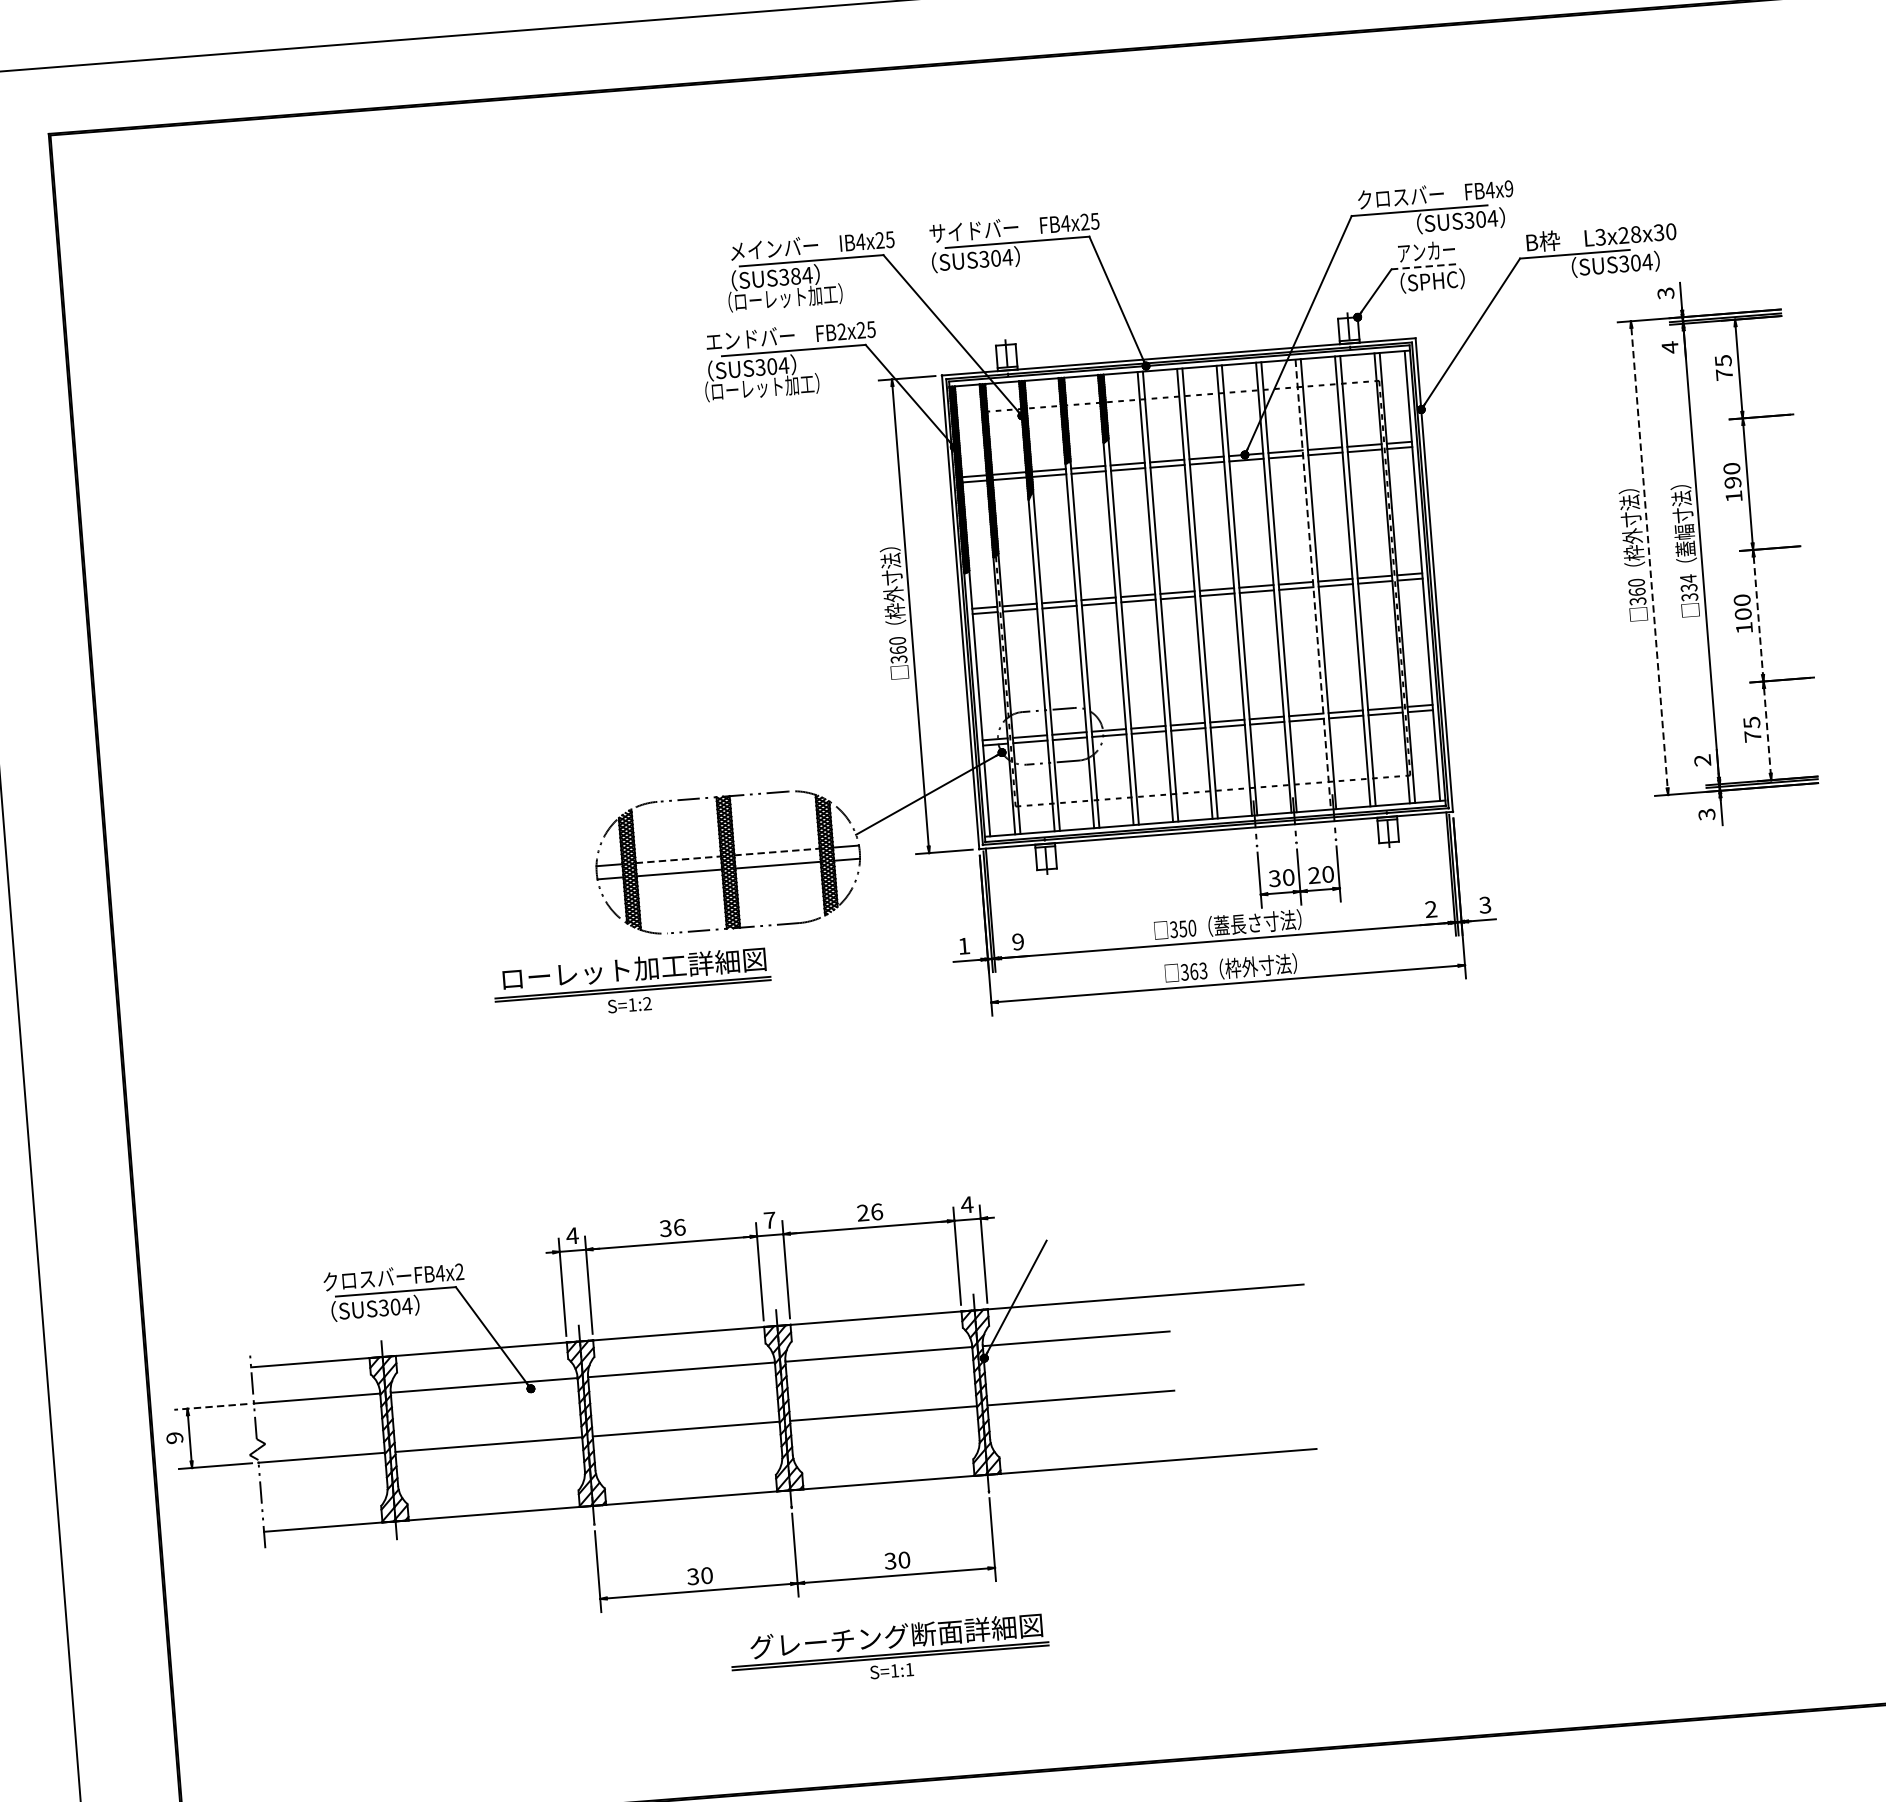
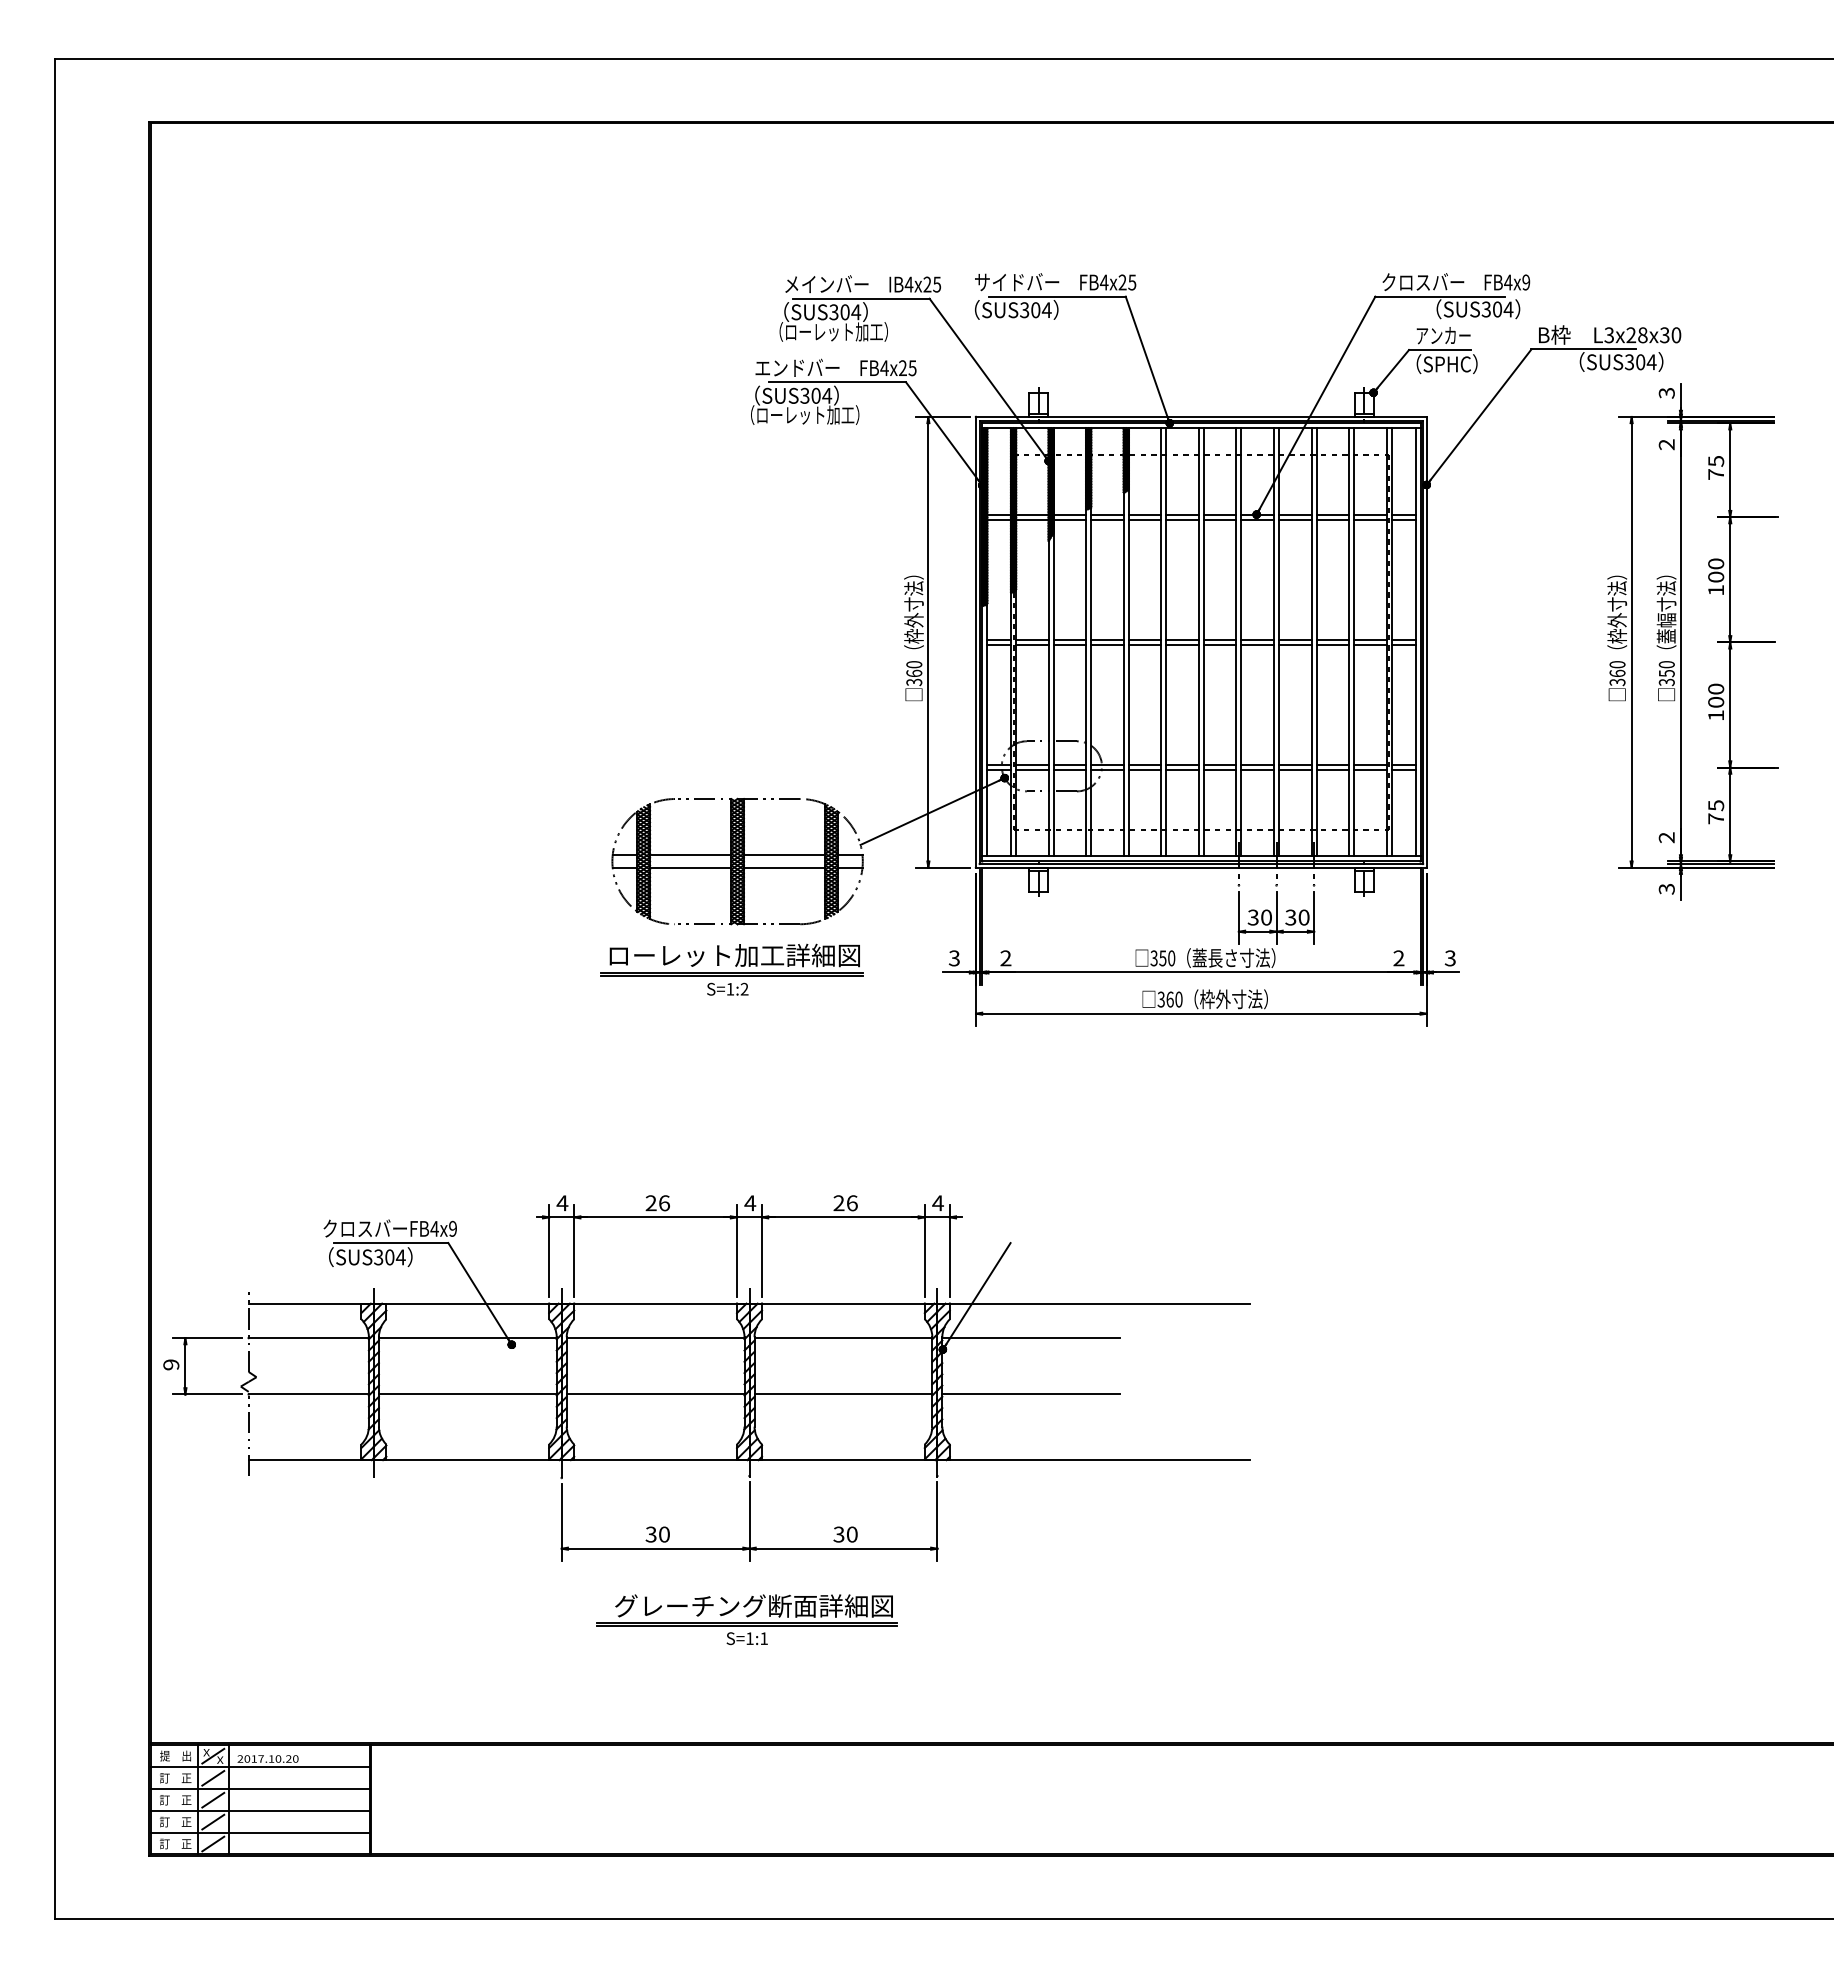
line: (1423, 266) -> (1439, 349), dashed -> solid
text: (795, 275) -> (844, 311), SUS384 -> SUS304
text: (841, 331) -> (884, 367), FB2x25 -> FB4x25
text: (1669, 347) -> (1666, 444), 4 -> 2
text: (1733, 481) -> (1716, 576), 190 -> 100
line: (1649, 558) -> (1631, 642), dashed -> solid
text: (1688, 582) -> (1666, 668), 334 -> 350
line: (1313, 584) -> (1311, 642), dashed -> solid
line: (1758, 616) -> (1730, 705), dashed -> solid
line: (1767, 730) -> (1730, 814), dashed -> solid
line: (777, 852) -> (784, 855), dashed -> solid
line: (678, 859) -> (690, 855), dashed -> solid
text: (1313, 875) -> (1290, 917), 20 -> 30
text: (1017, 942) -> (1005, 958), 9 -> 2
text: (963, 946) -> (953, 958), 1 -> 3
text: (1202, 970) -> (1178, 999), 363 -> 360
part: (632, 984) -> (731, 969), moved
text: (770, 1220) -> (750, 1203), 7 -> 4
text: (665, 1228) -> (650, 1203), 36 -> 26
text: (459, 1271) -> (452, 1228), FB4x2 -> FB4x9
line: (210, 1407) -> (207, 1338), dashed -> solid
part: (889, 1651) -> (746, 1619), moved

